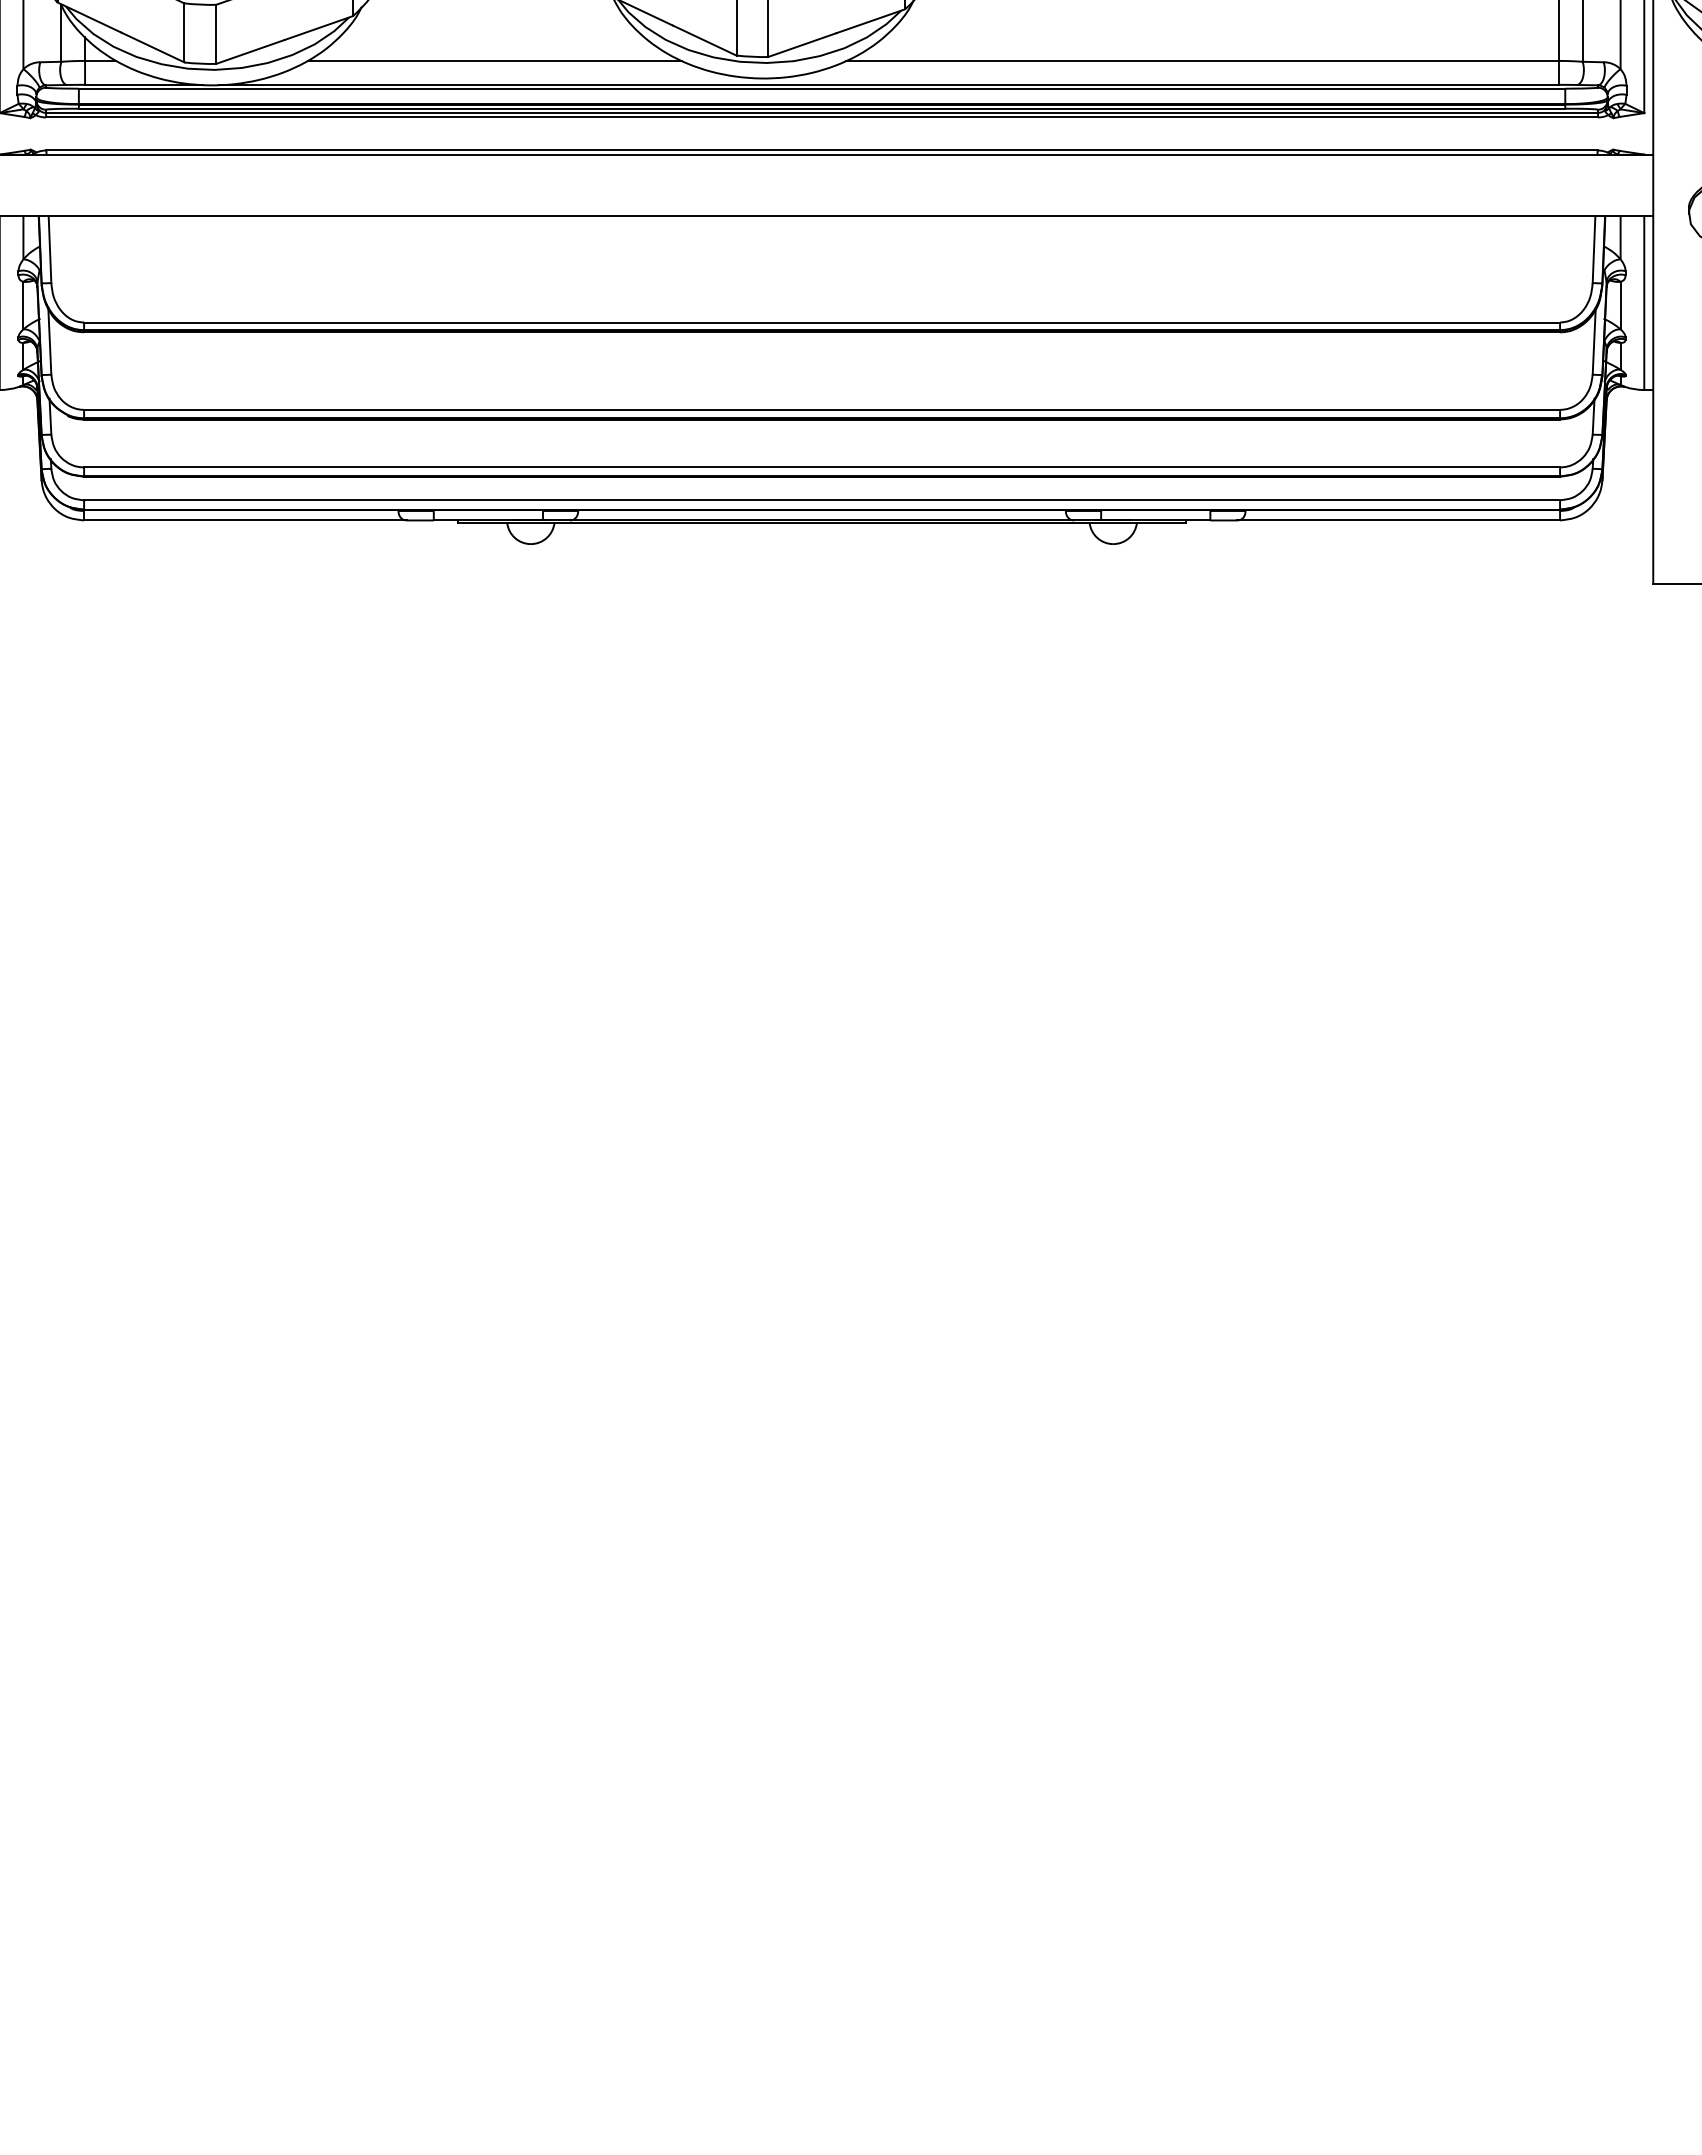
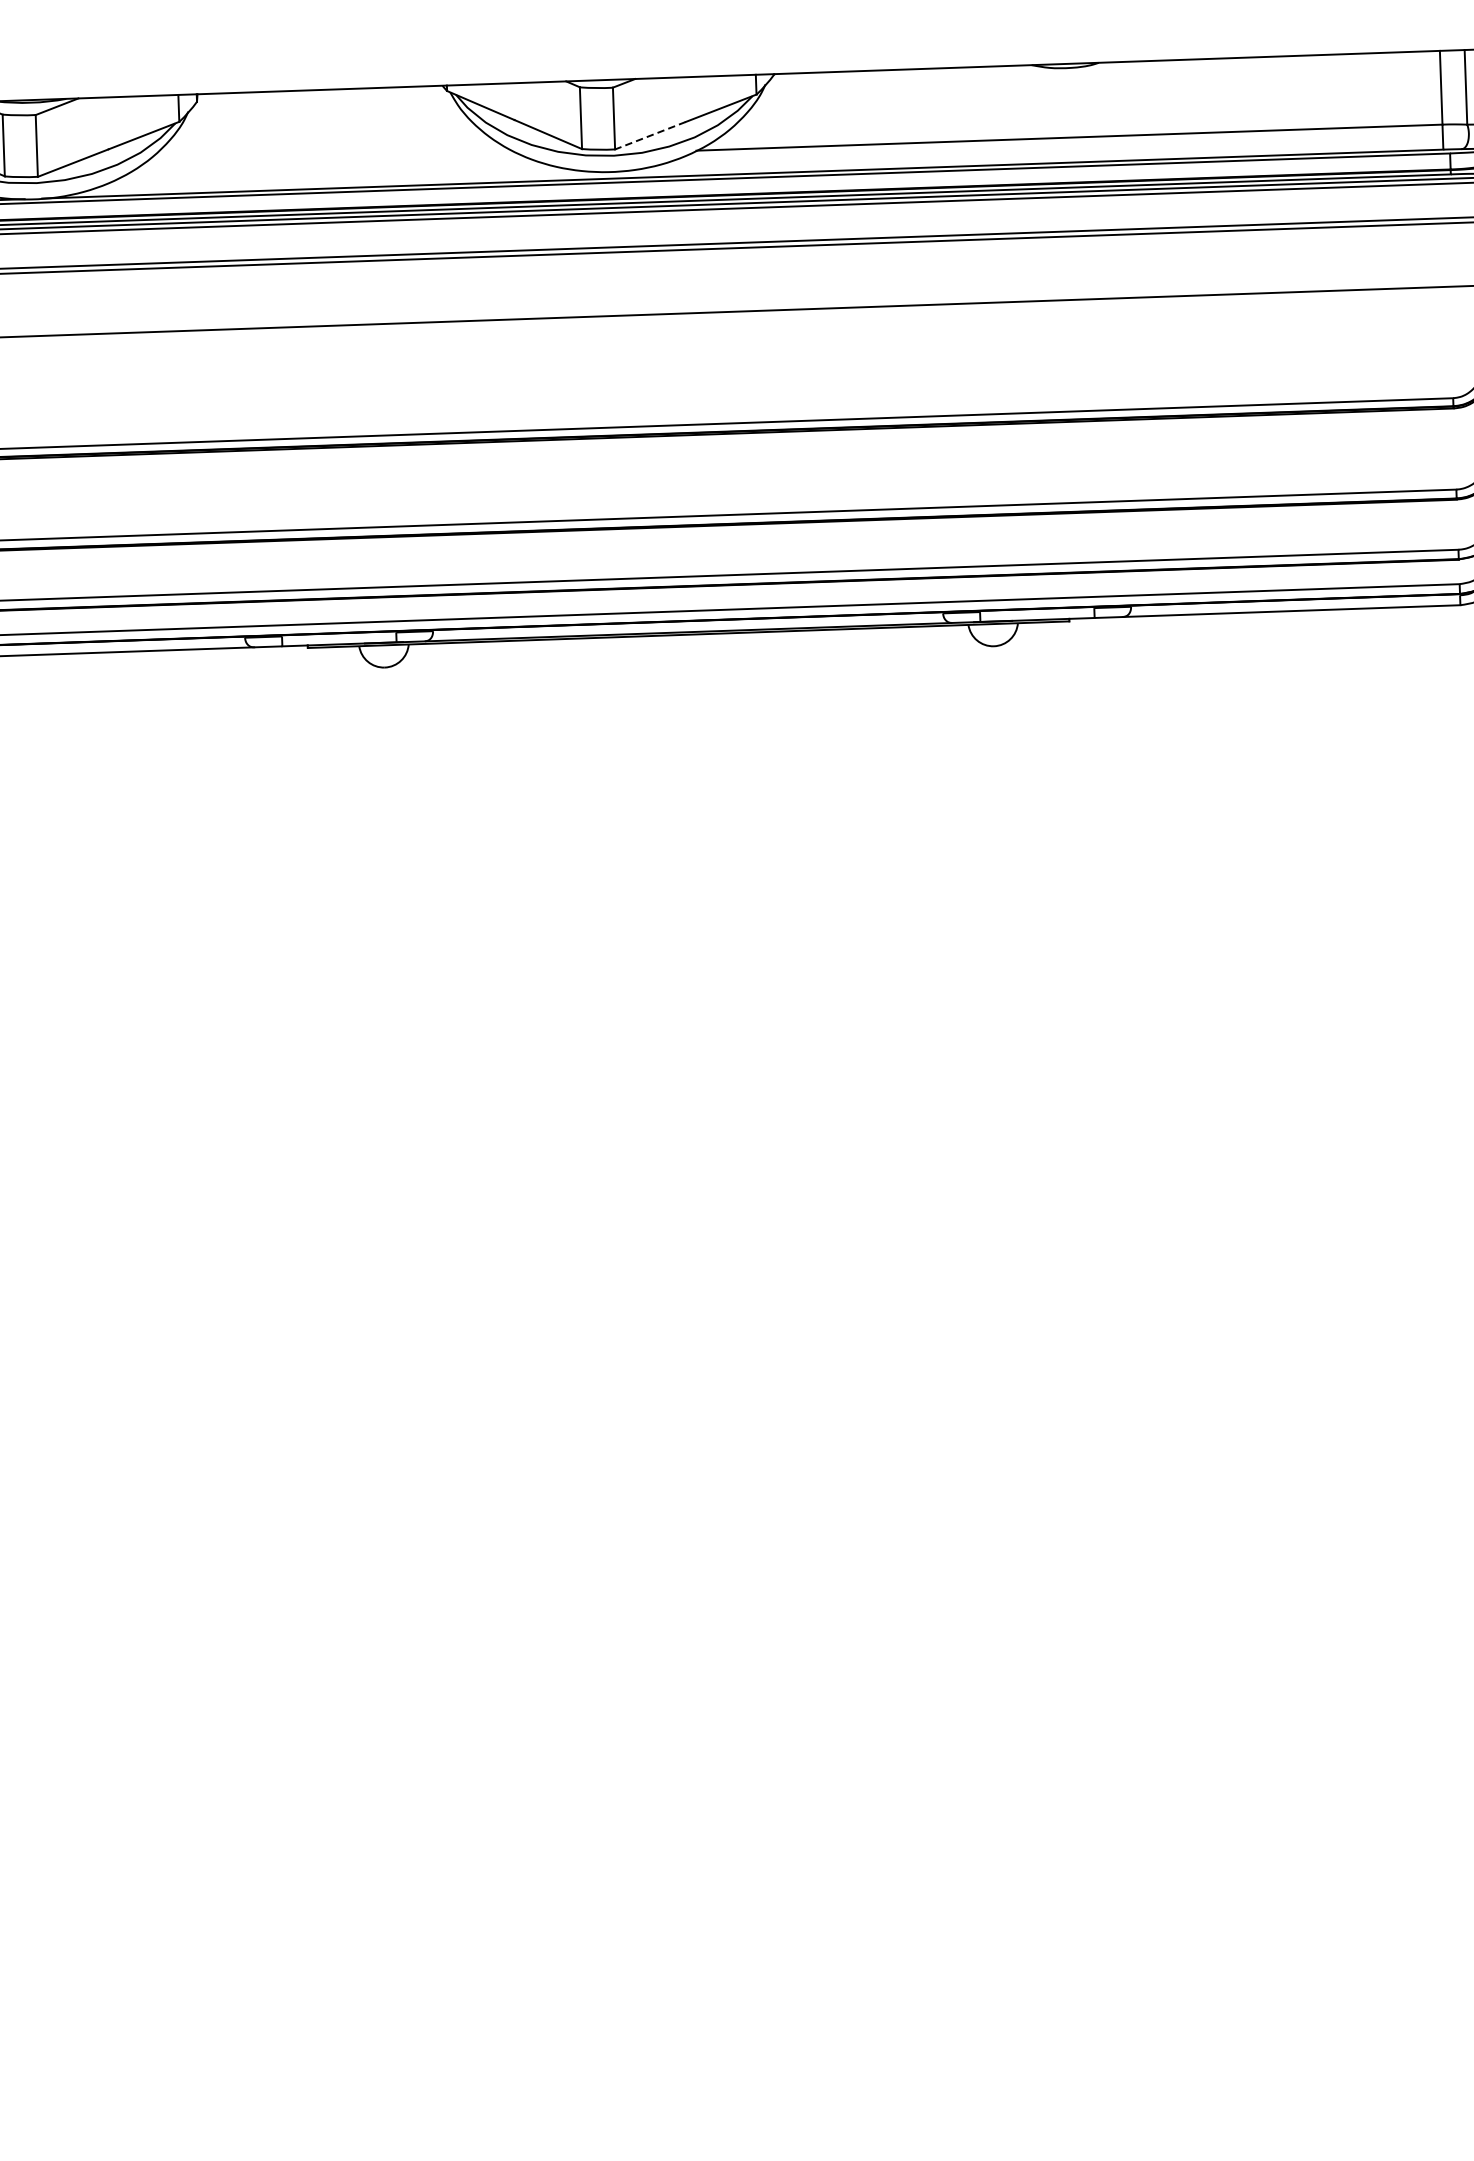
line: (801, 45) -> (649, 136), solid -> dashed
line: (494, 60) -> (329, 163), removed

